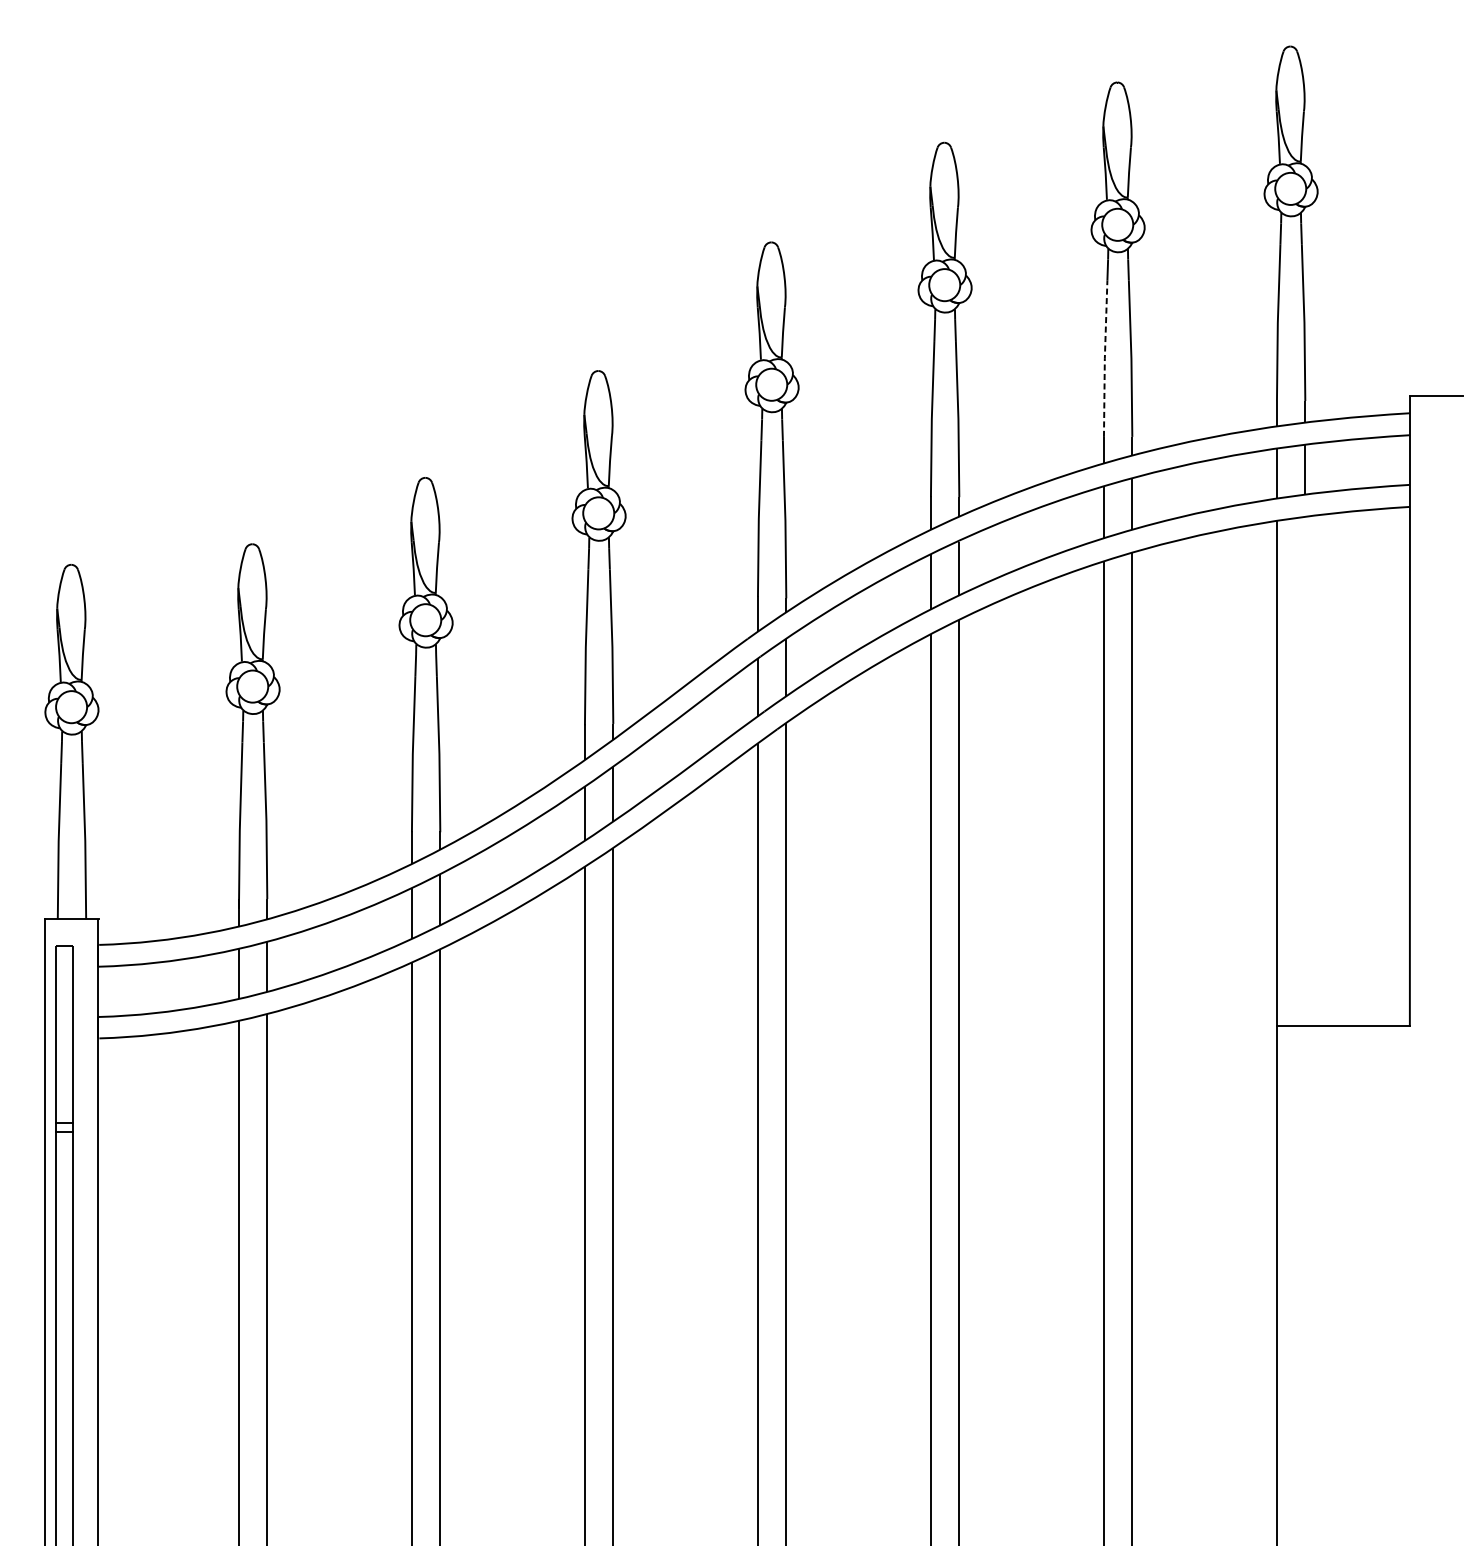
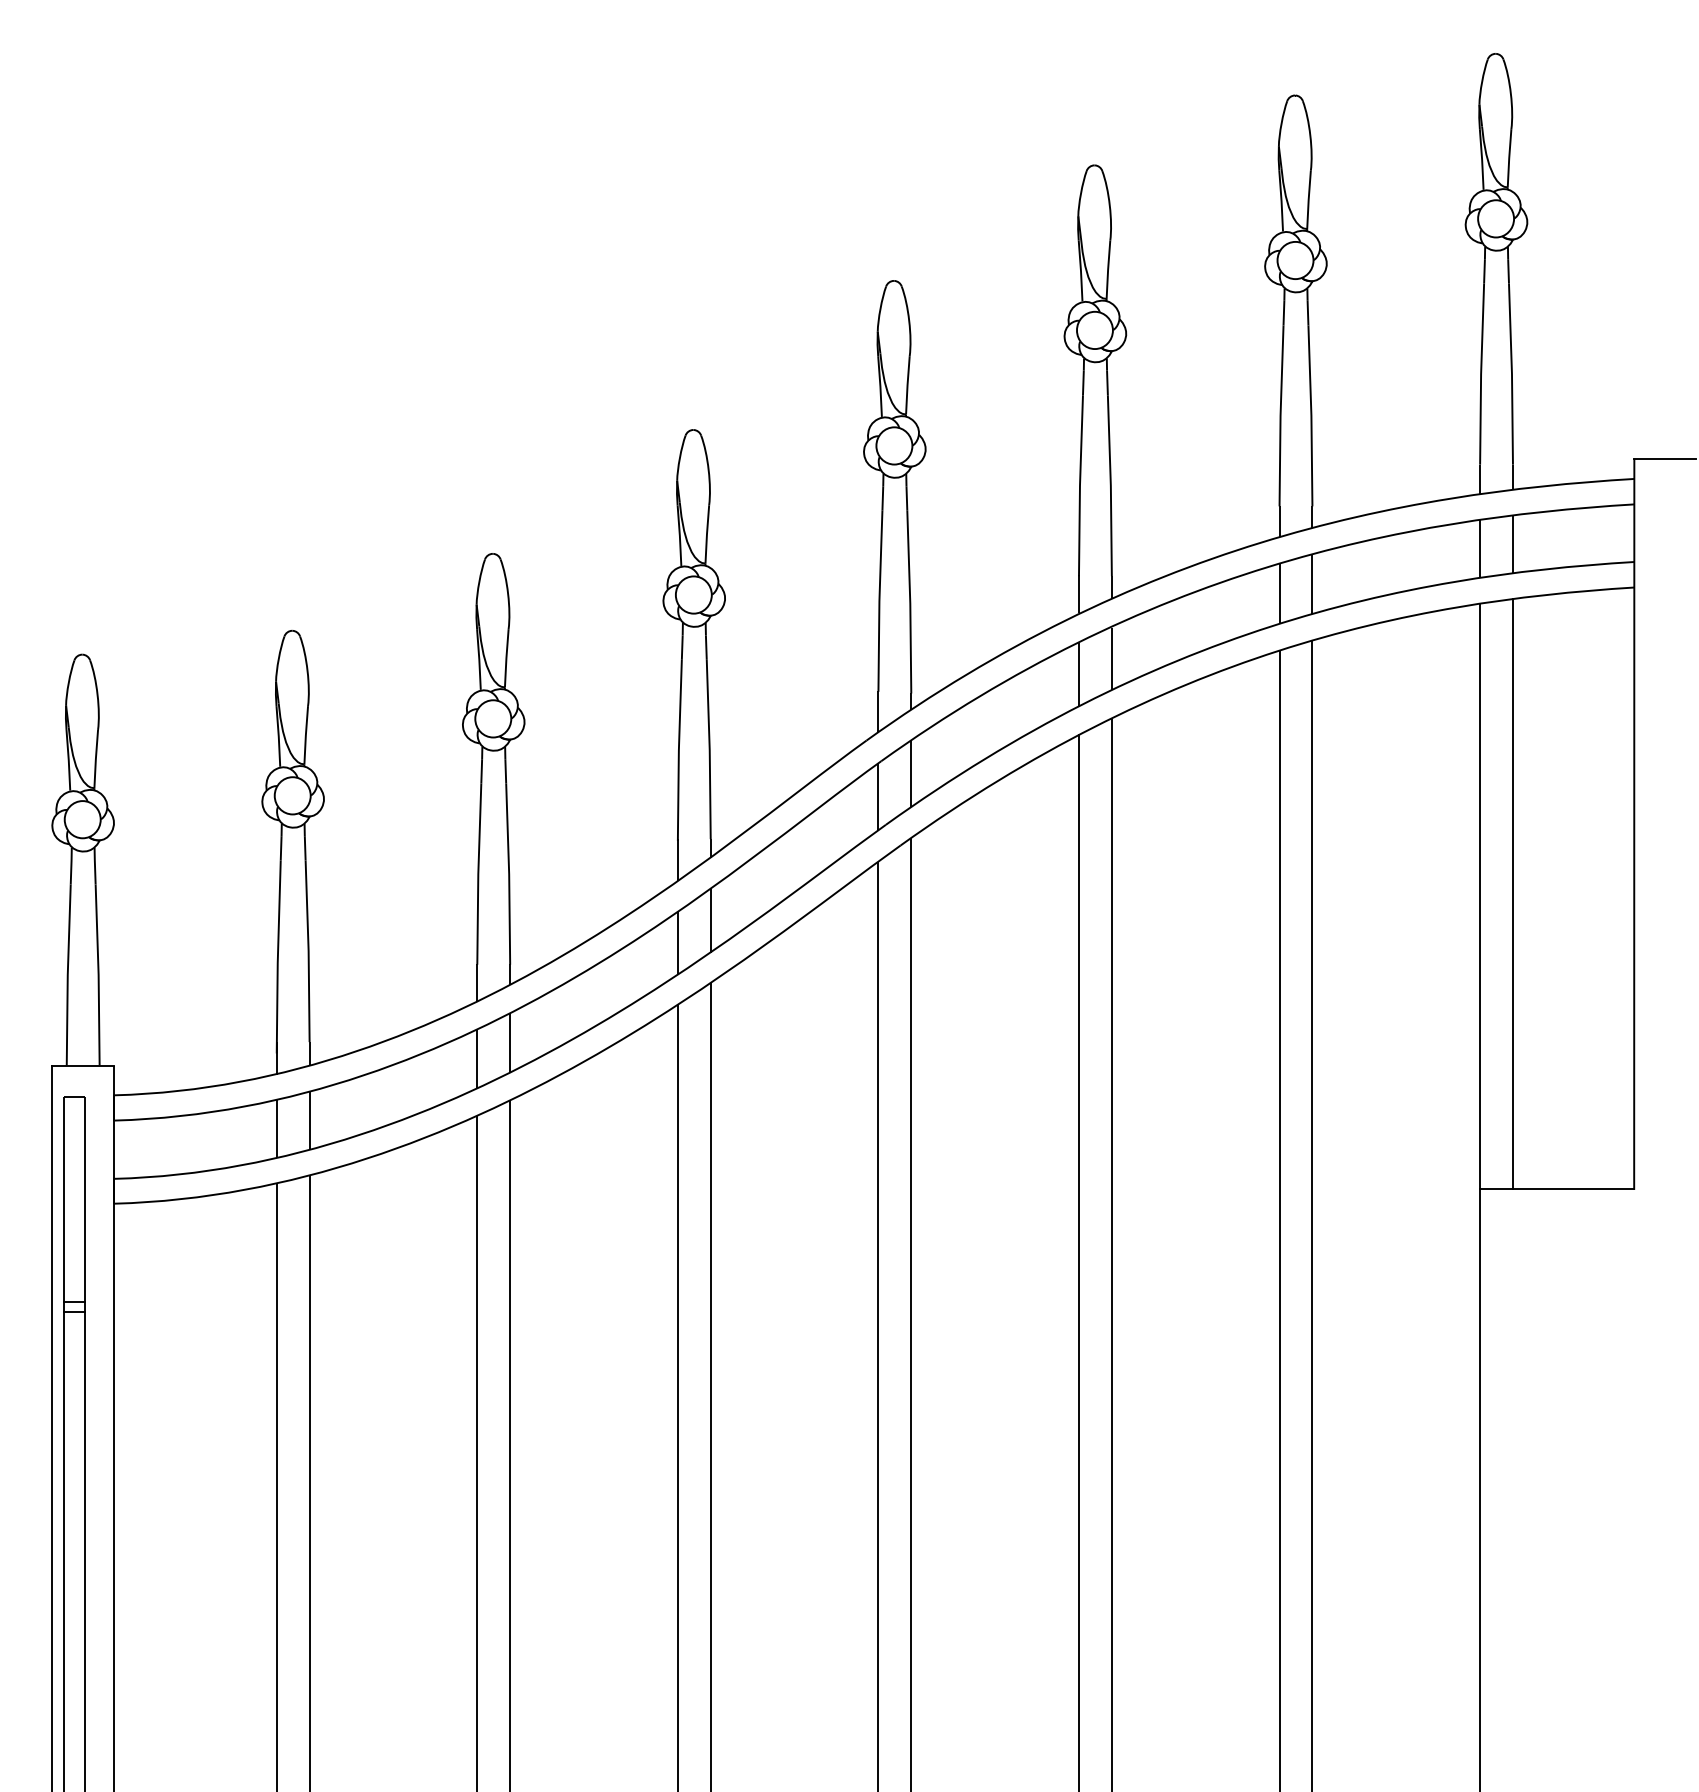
line: (1104, 358) -> (1280, 415), dashed -> solid
line: (1304, 770) -> (1512, 893), added

